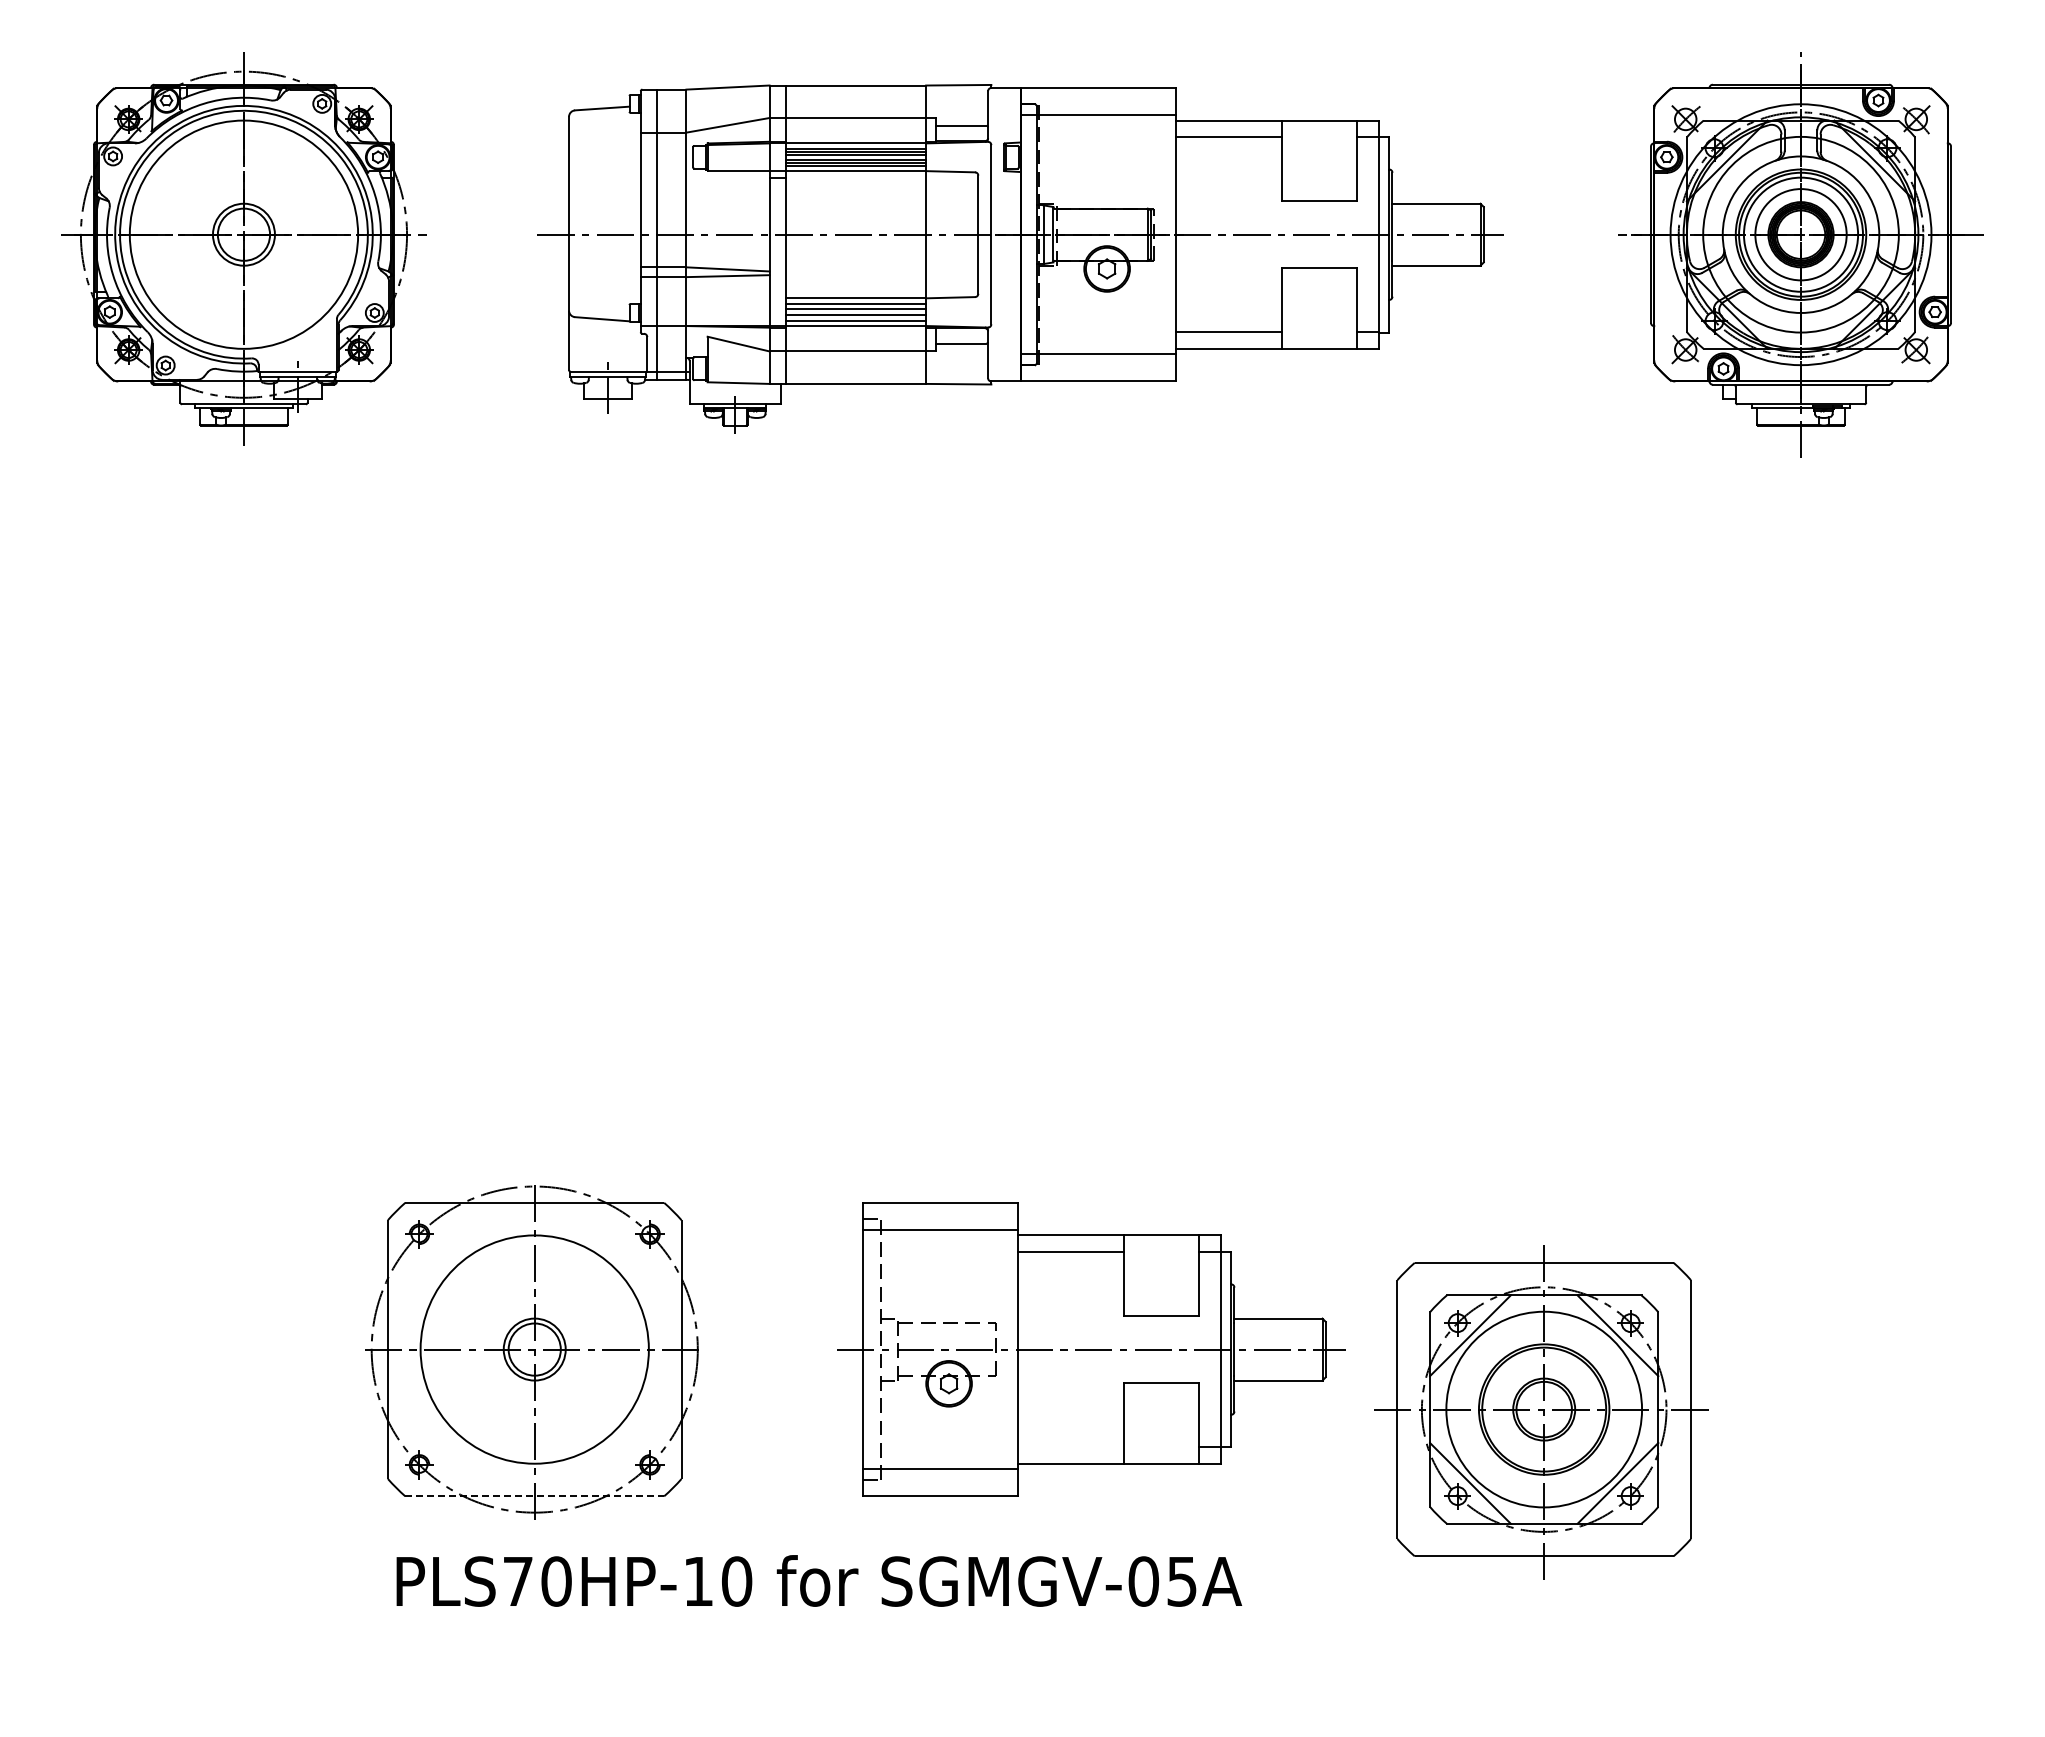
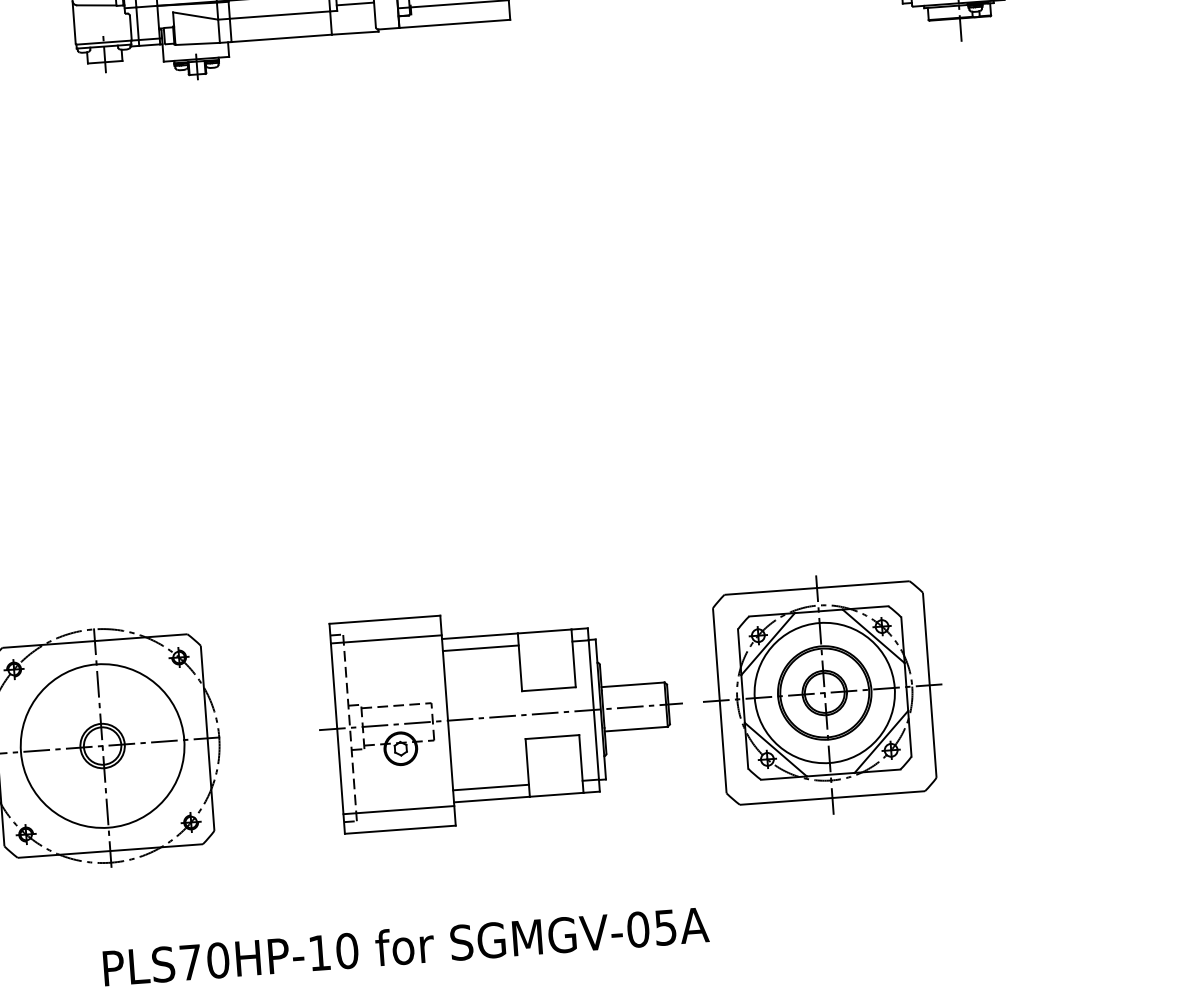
part: (1541, 1412) -> (822, 695), moved
line: (1070, 1446) -> (490, 787), added
line: (535, 1496) -> (110, 851), dashed -> solid
text: (819, 1580) -> (406, 945), moved

